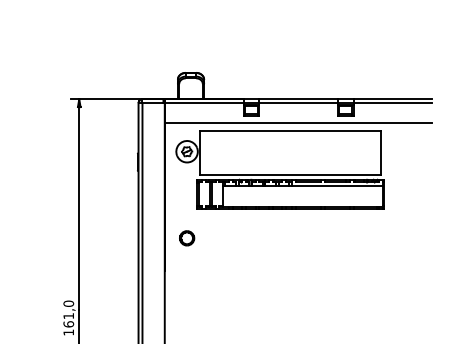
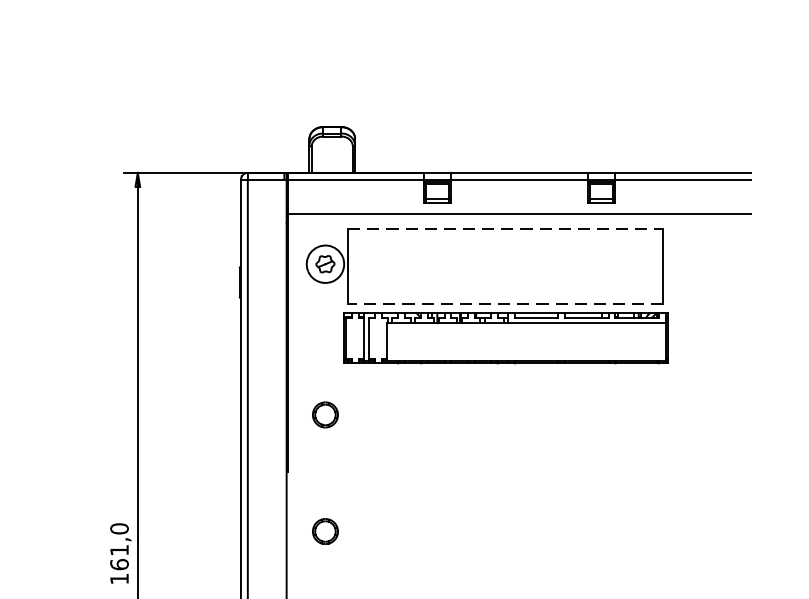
line: (290, 131) -> (505, 229), solid -> dashed
line: (290, 174) -> (505, 303), solid -> dashed
part: (187, 305) -> (326, 531), added

